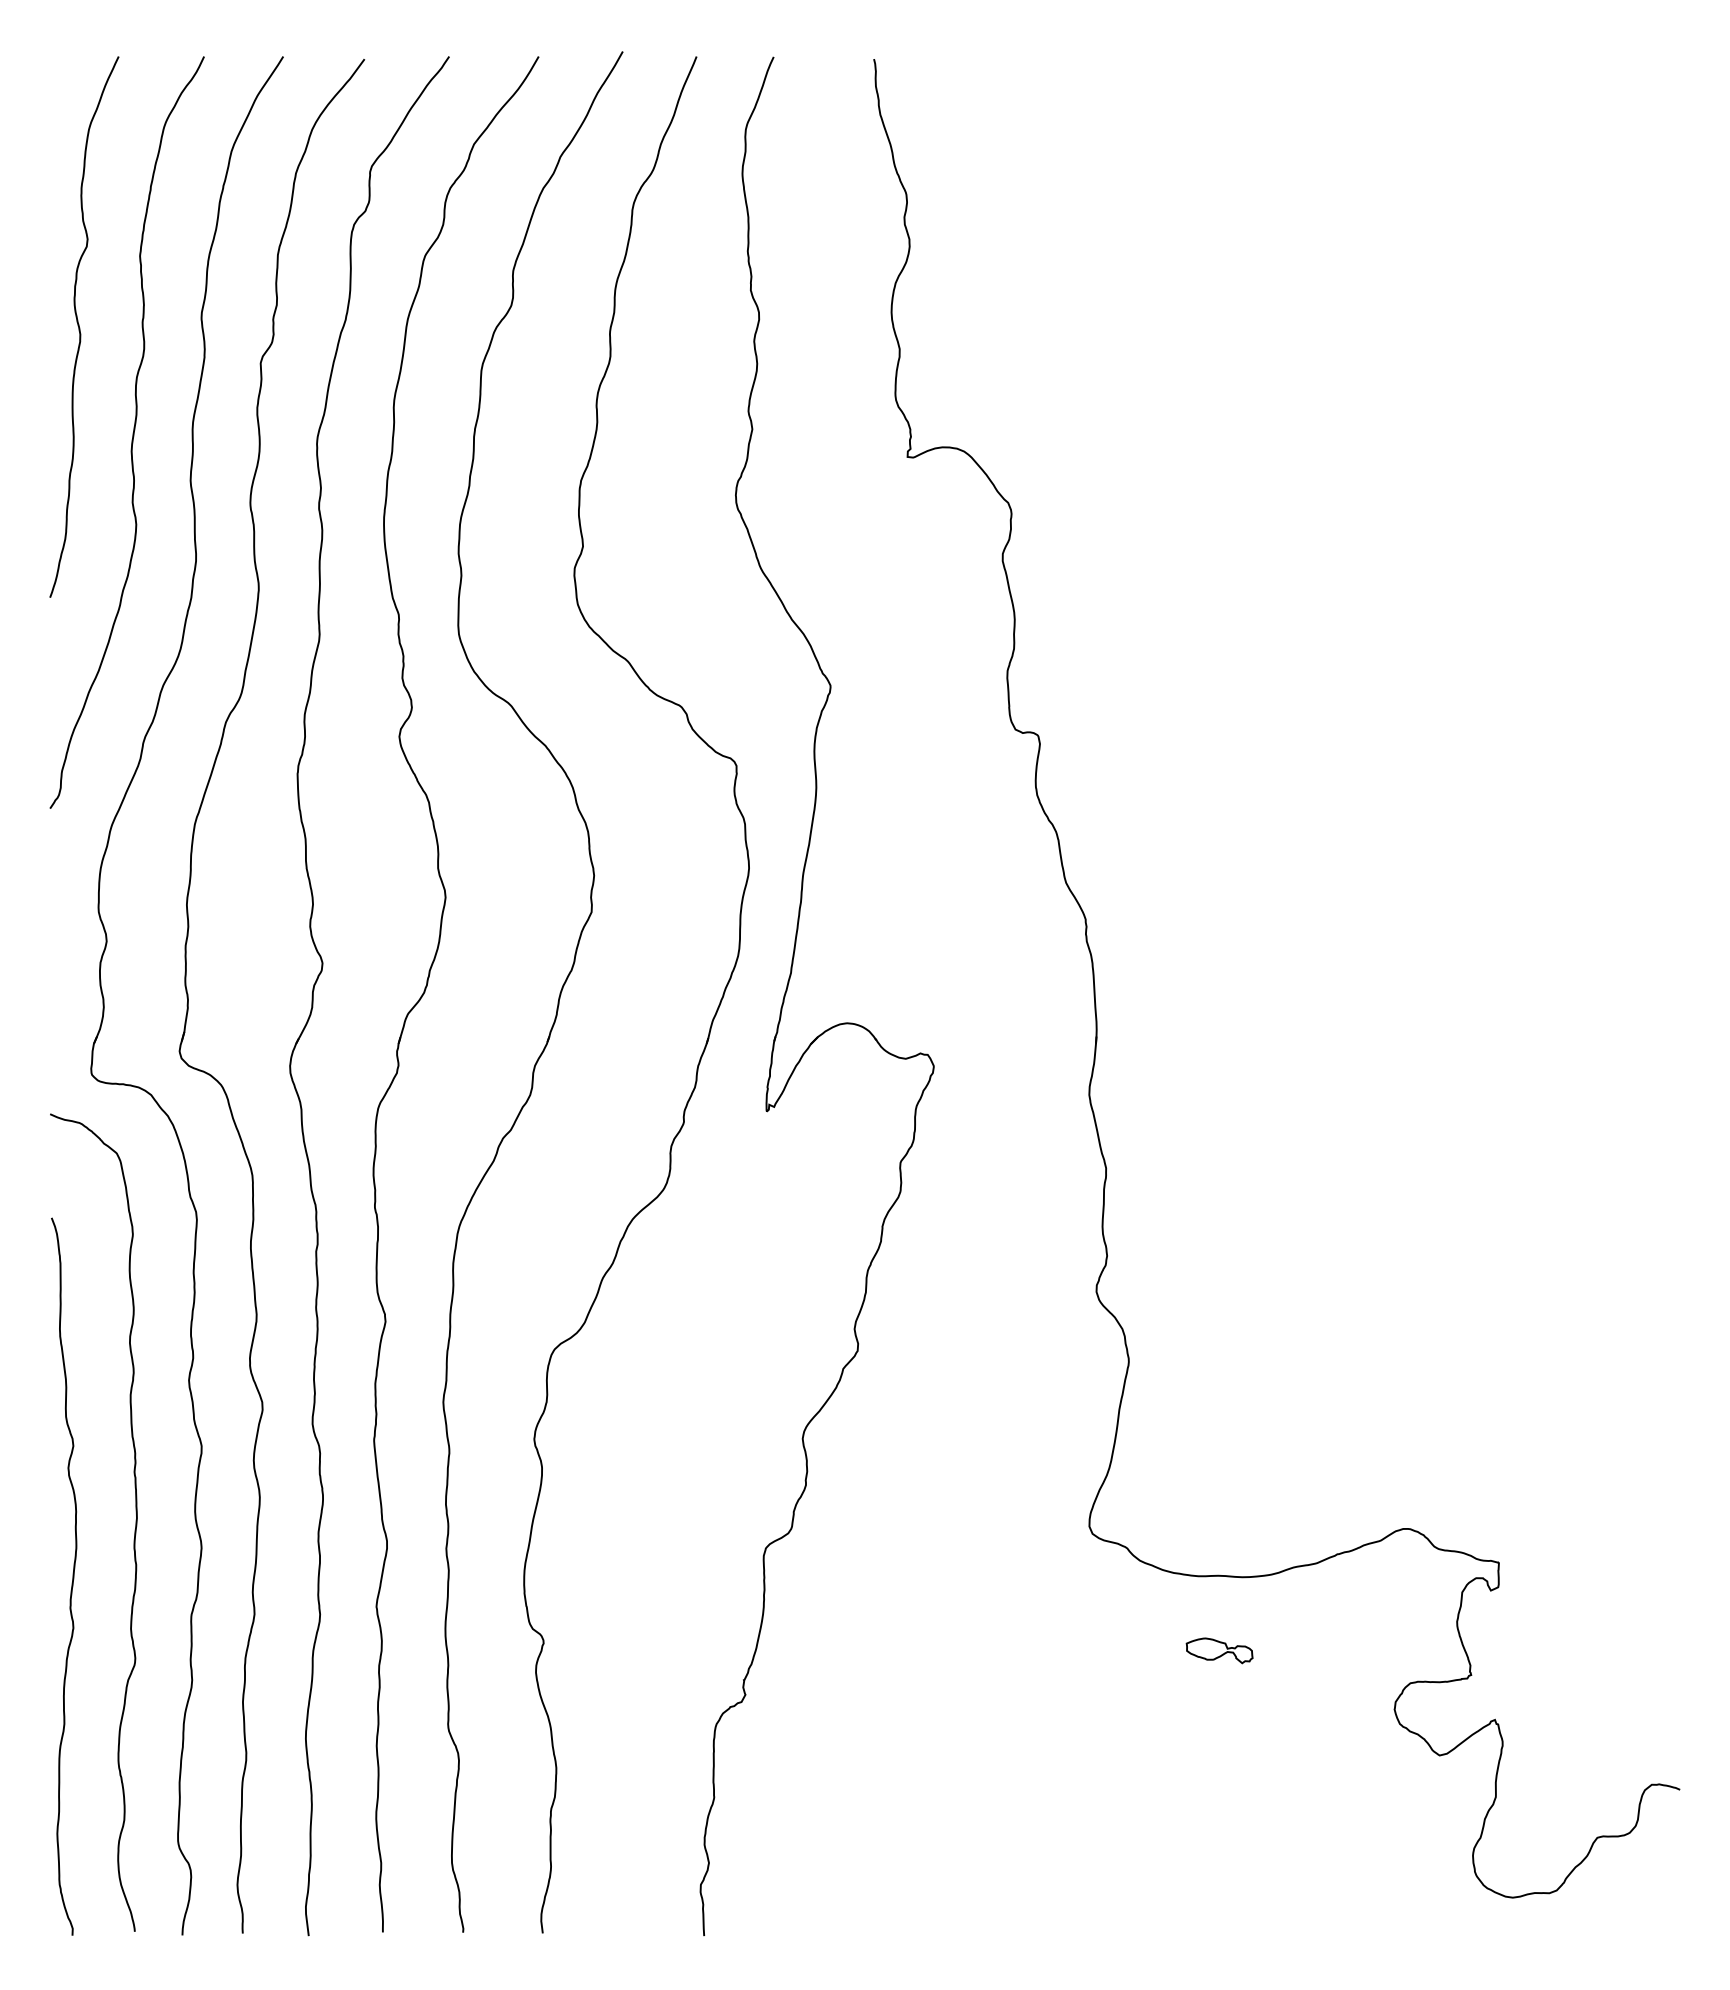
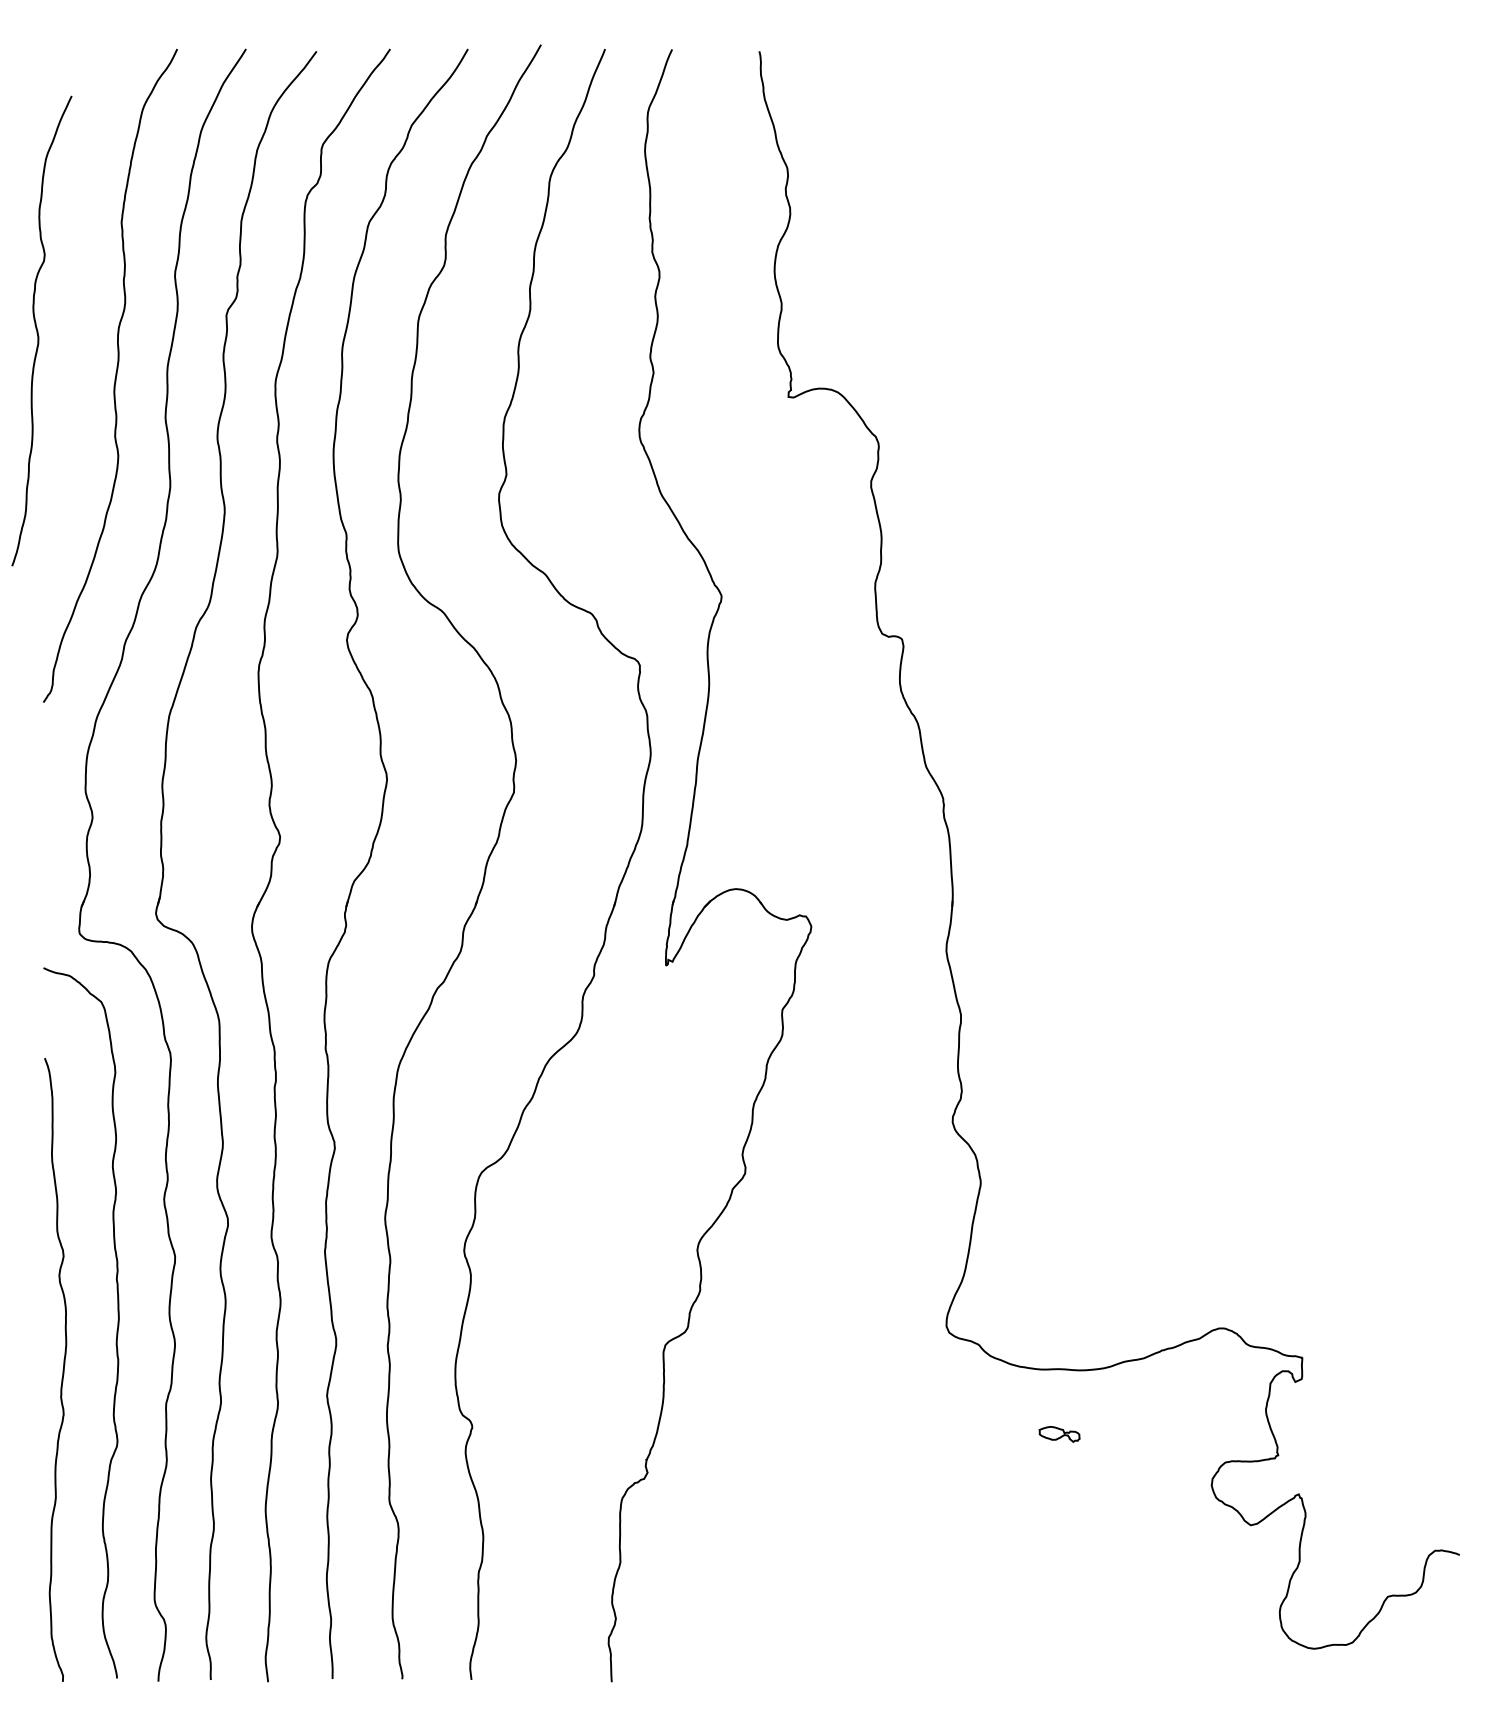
curve: (80, 328) -> (38, 332), moved
part: (1219, 1650) -> (1059, 1434), size x0.7

